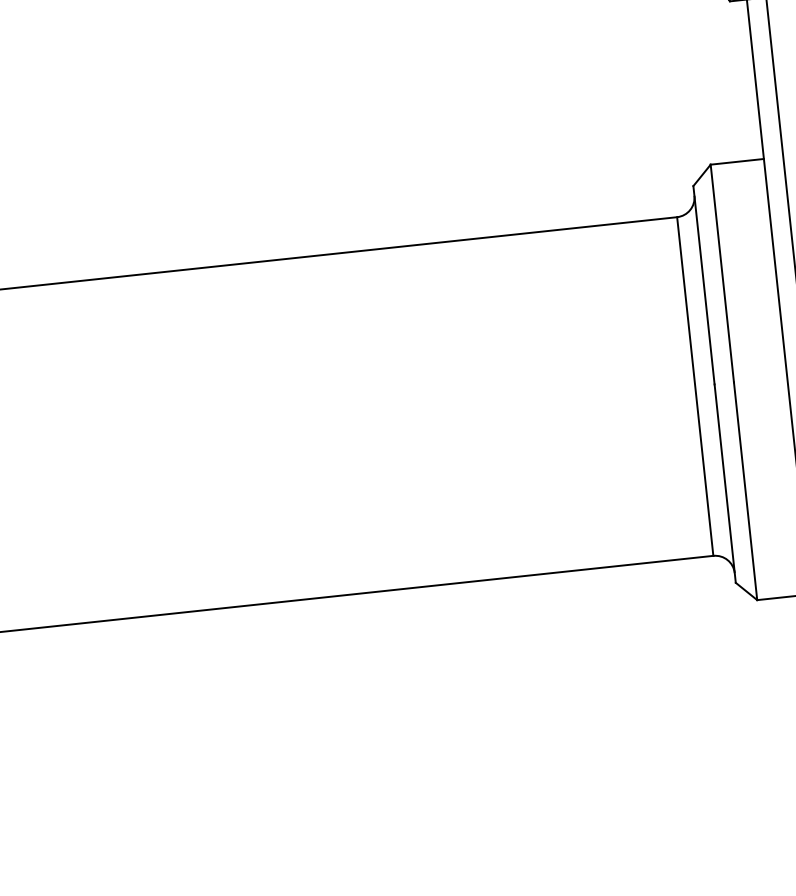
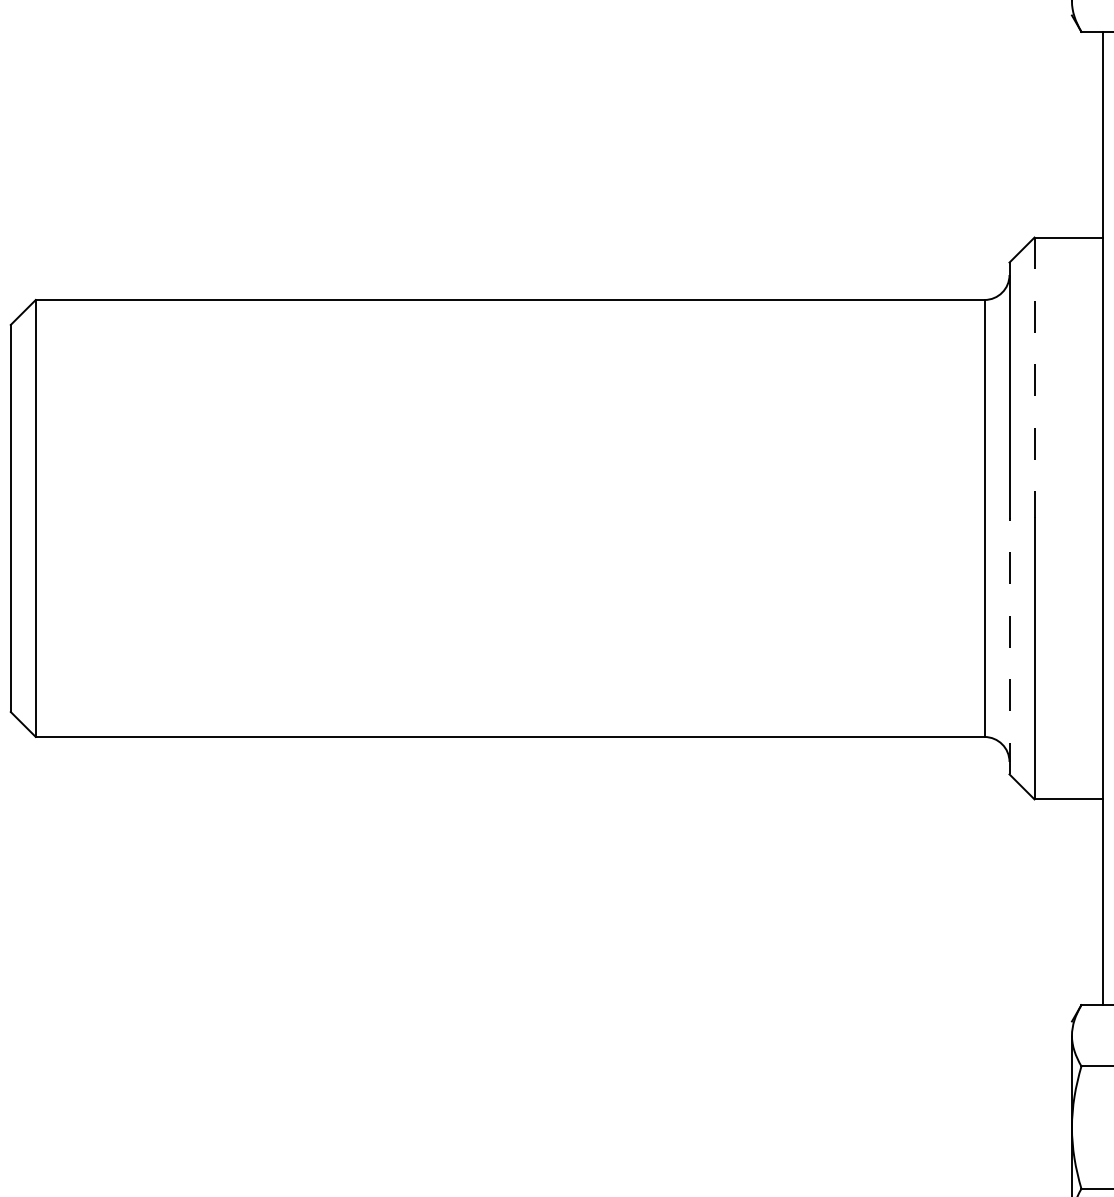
line: (722, 273) -> (1034, 378), solid -> dashed
line: (725, 483) -> (1009, 646), solid -> dashed

